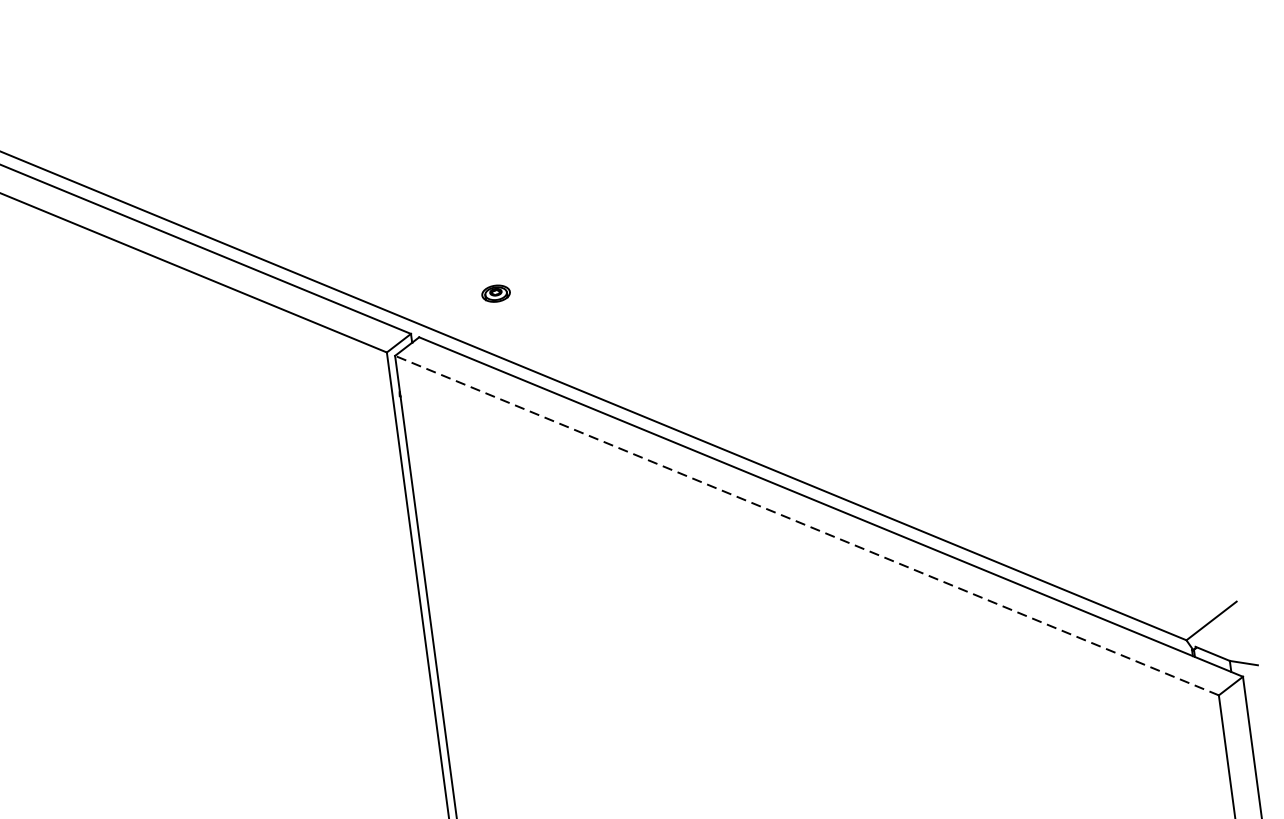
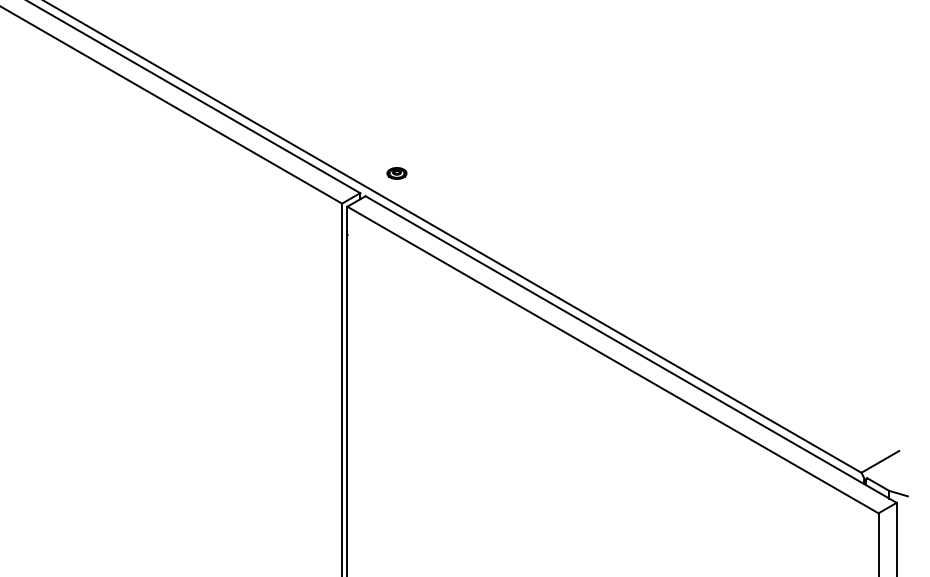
part: (495, 293) -> (396, 173), moved
line: (806, 526) -> (612, 360), dashed -> solid

